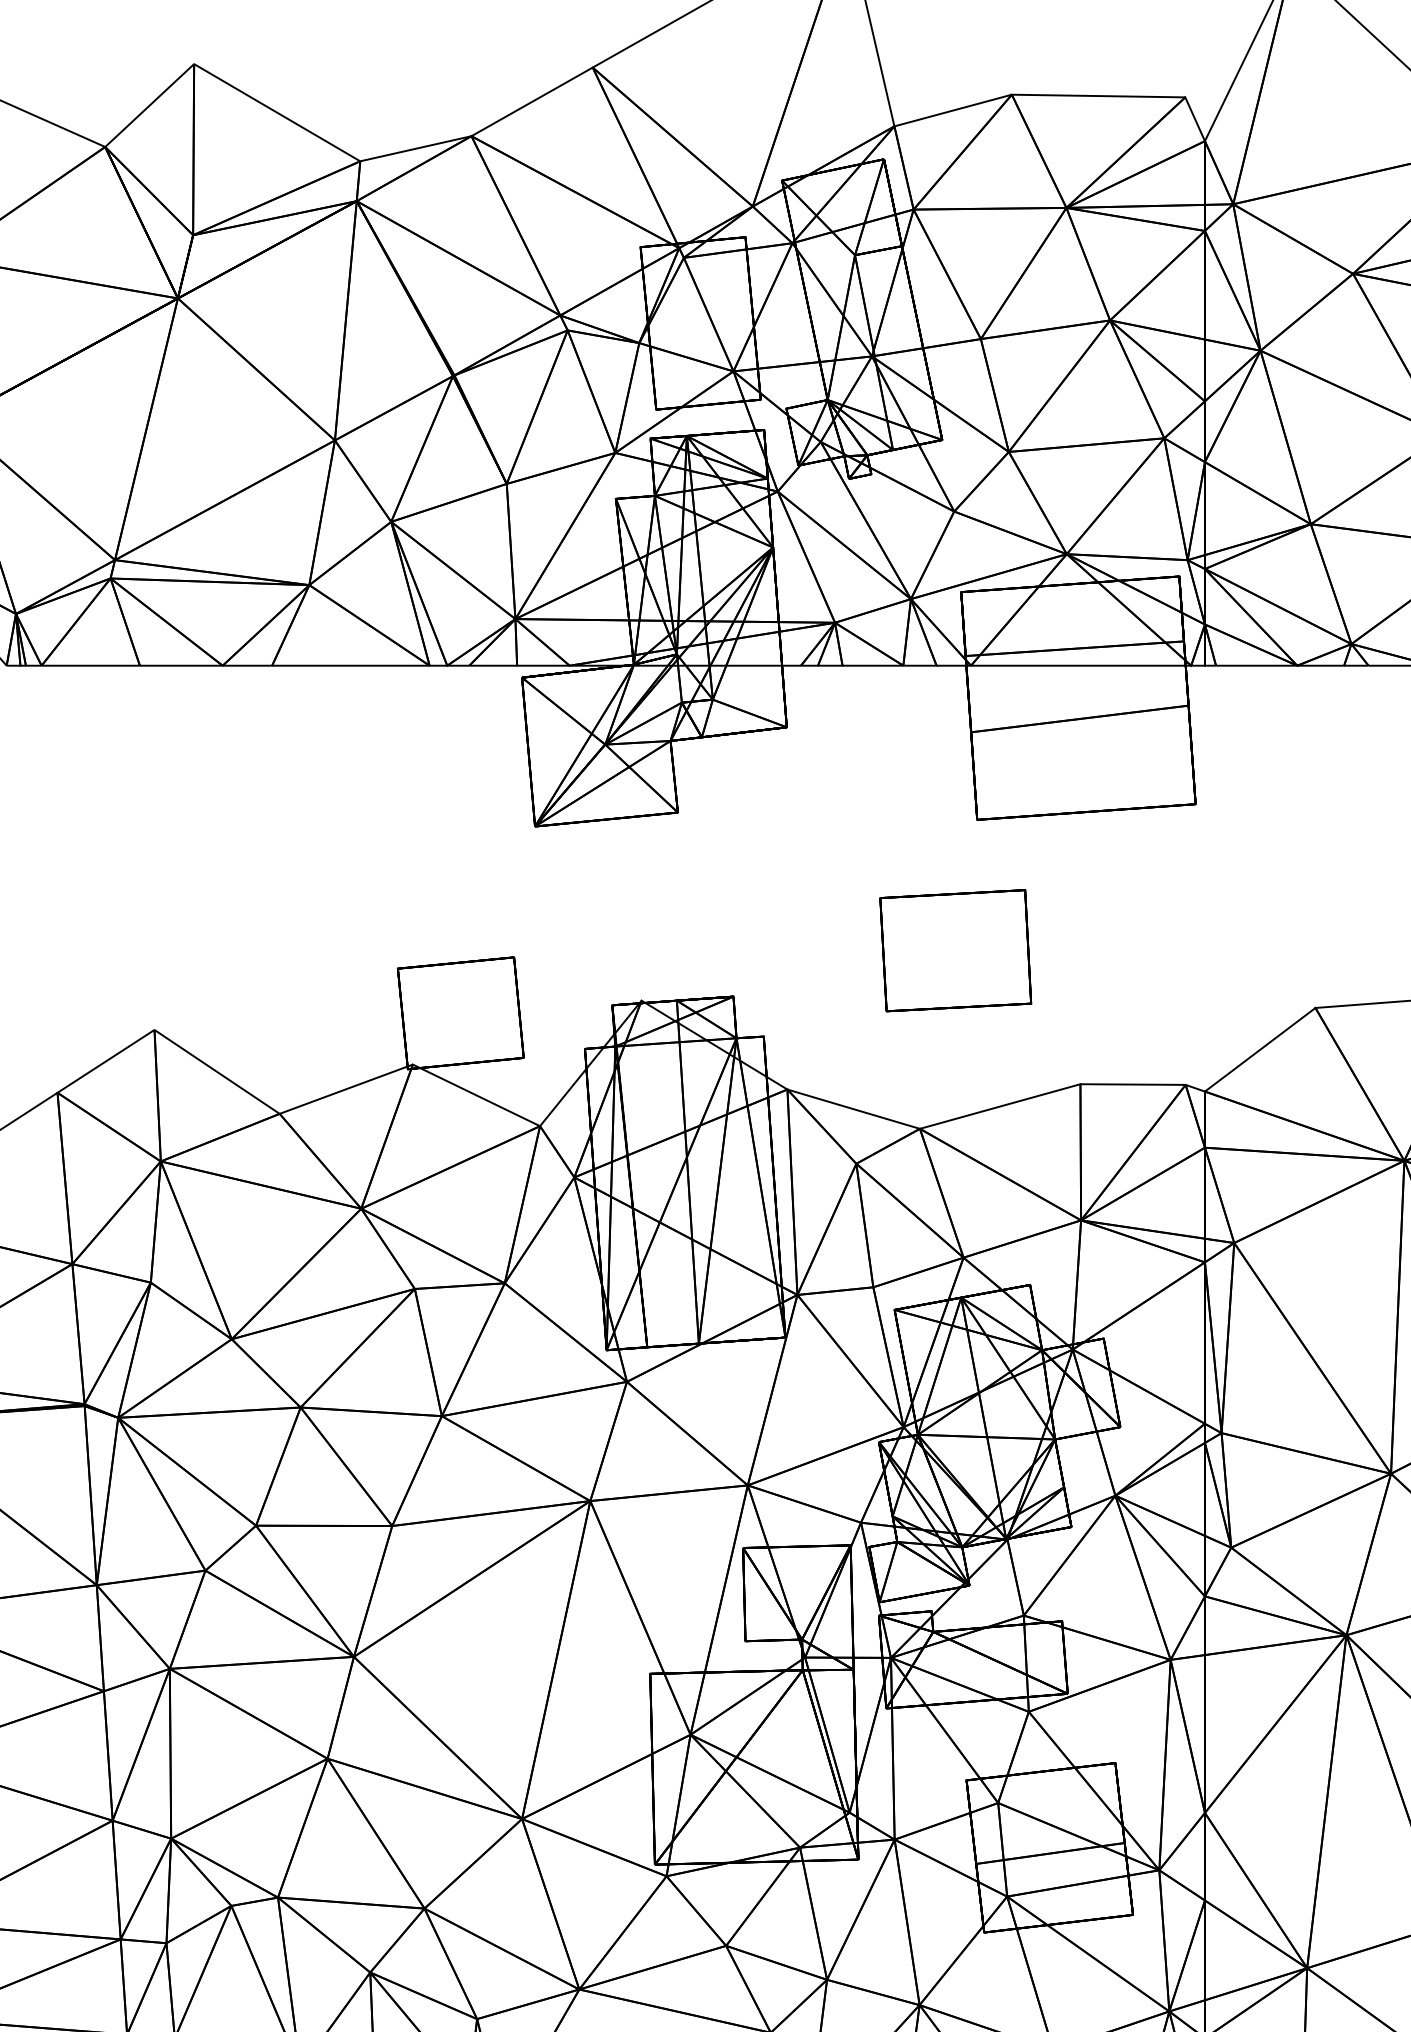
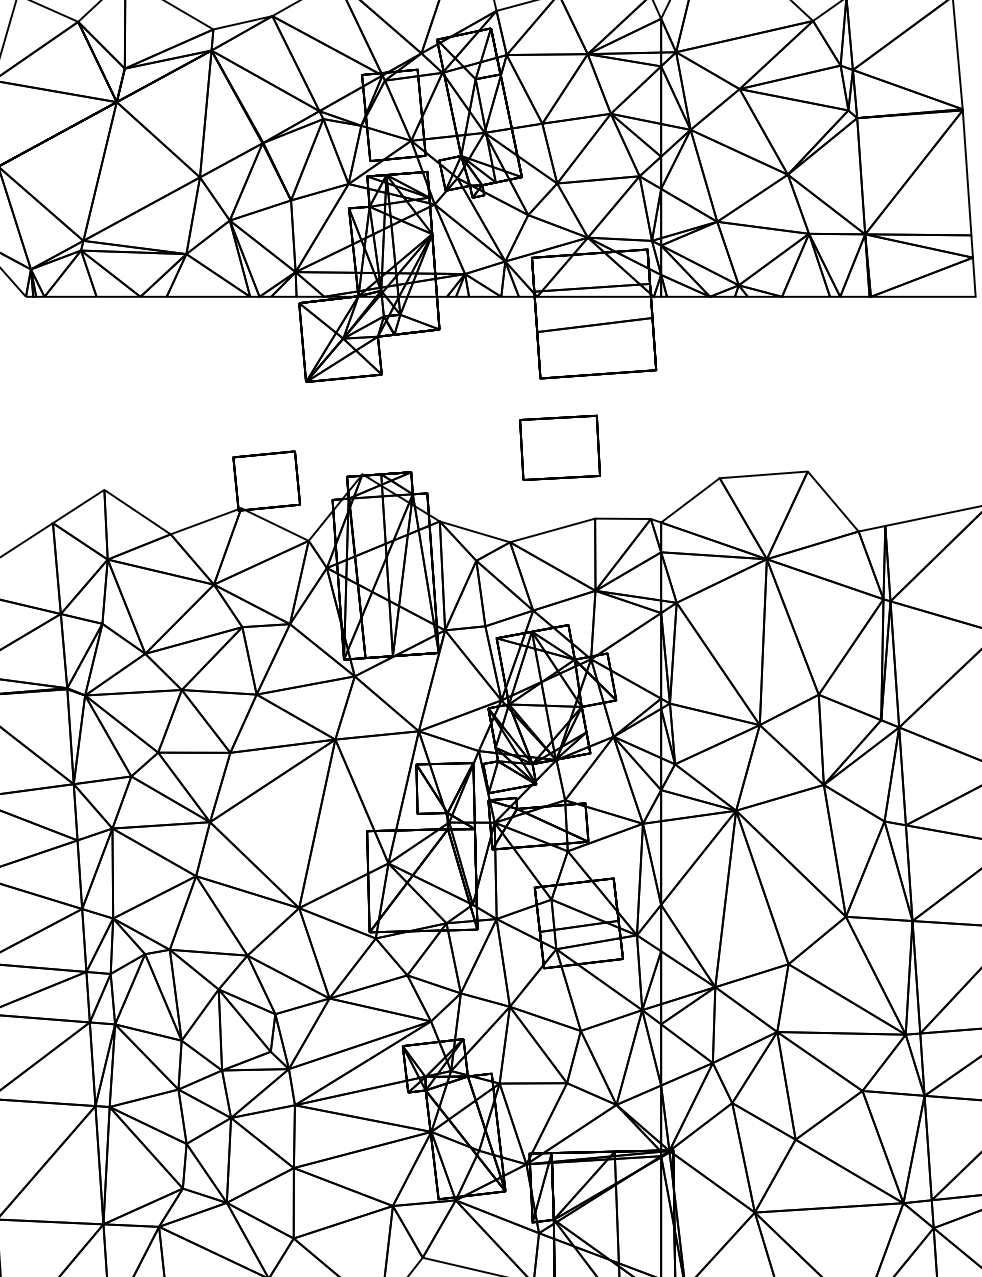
part: (954, 949) -> (559, 447), moved

